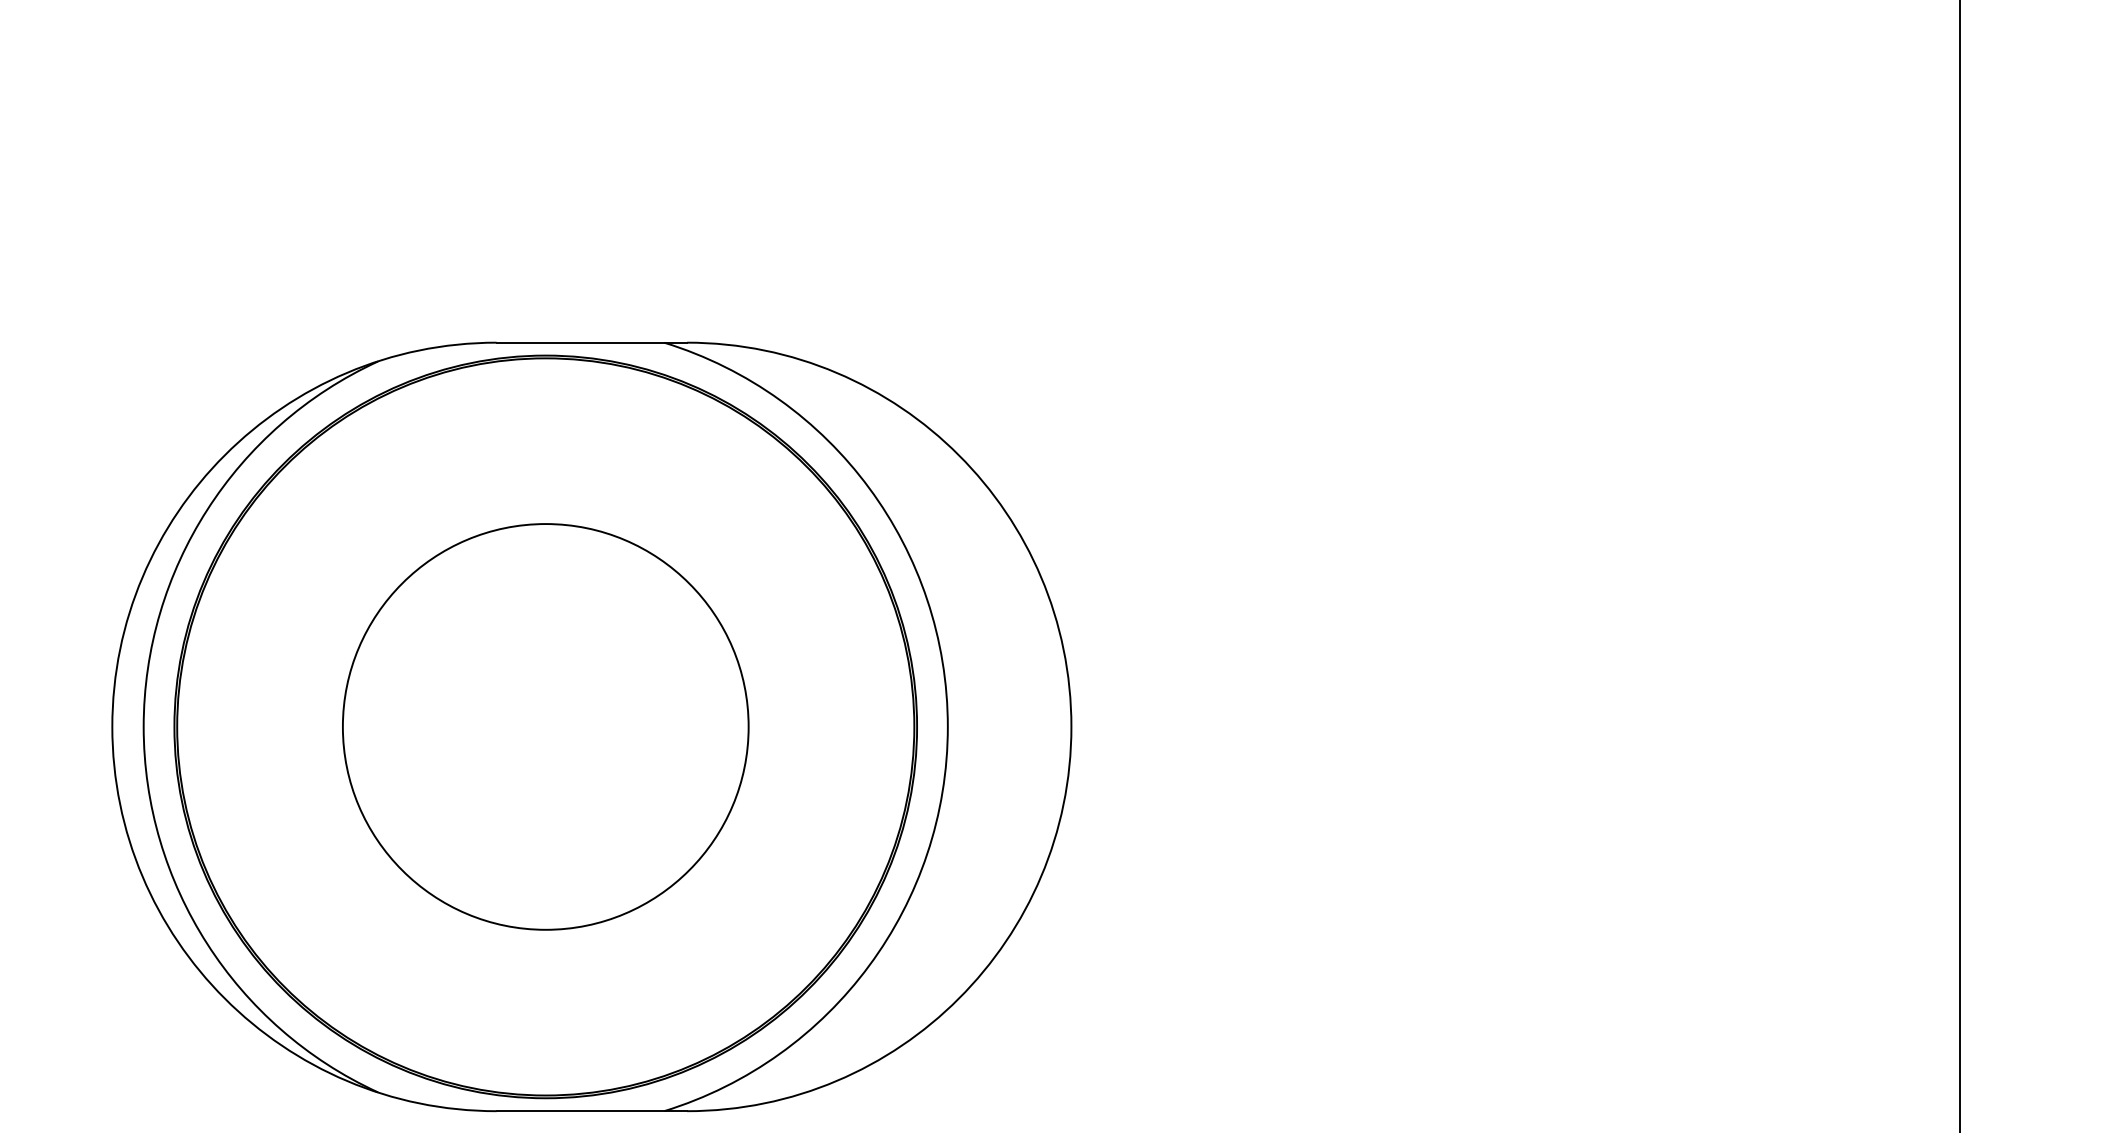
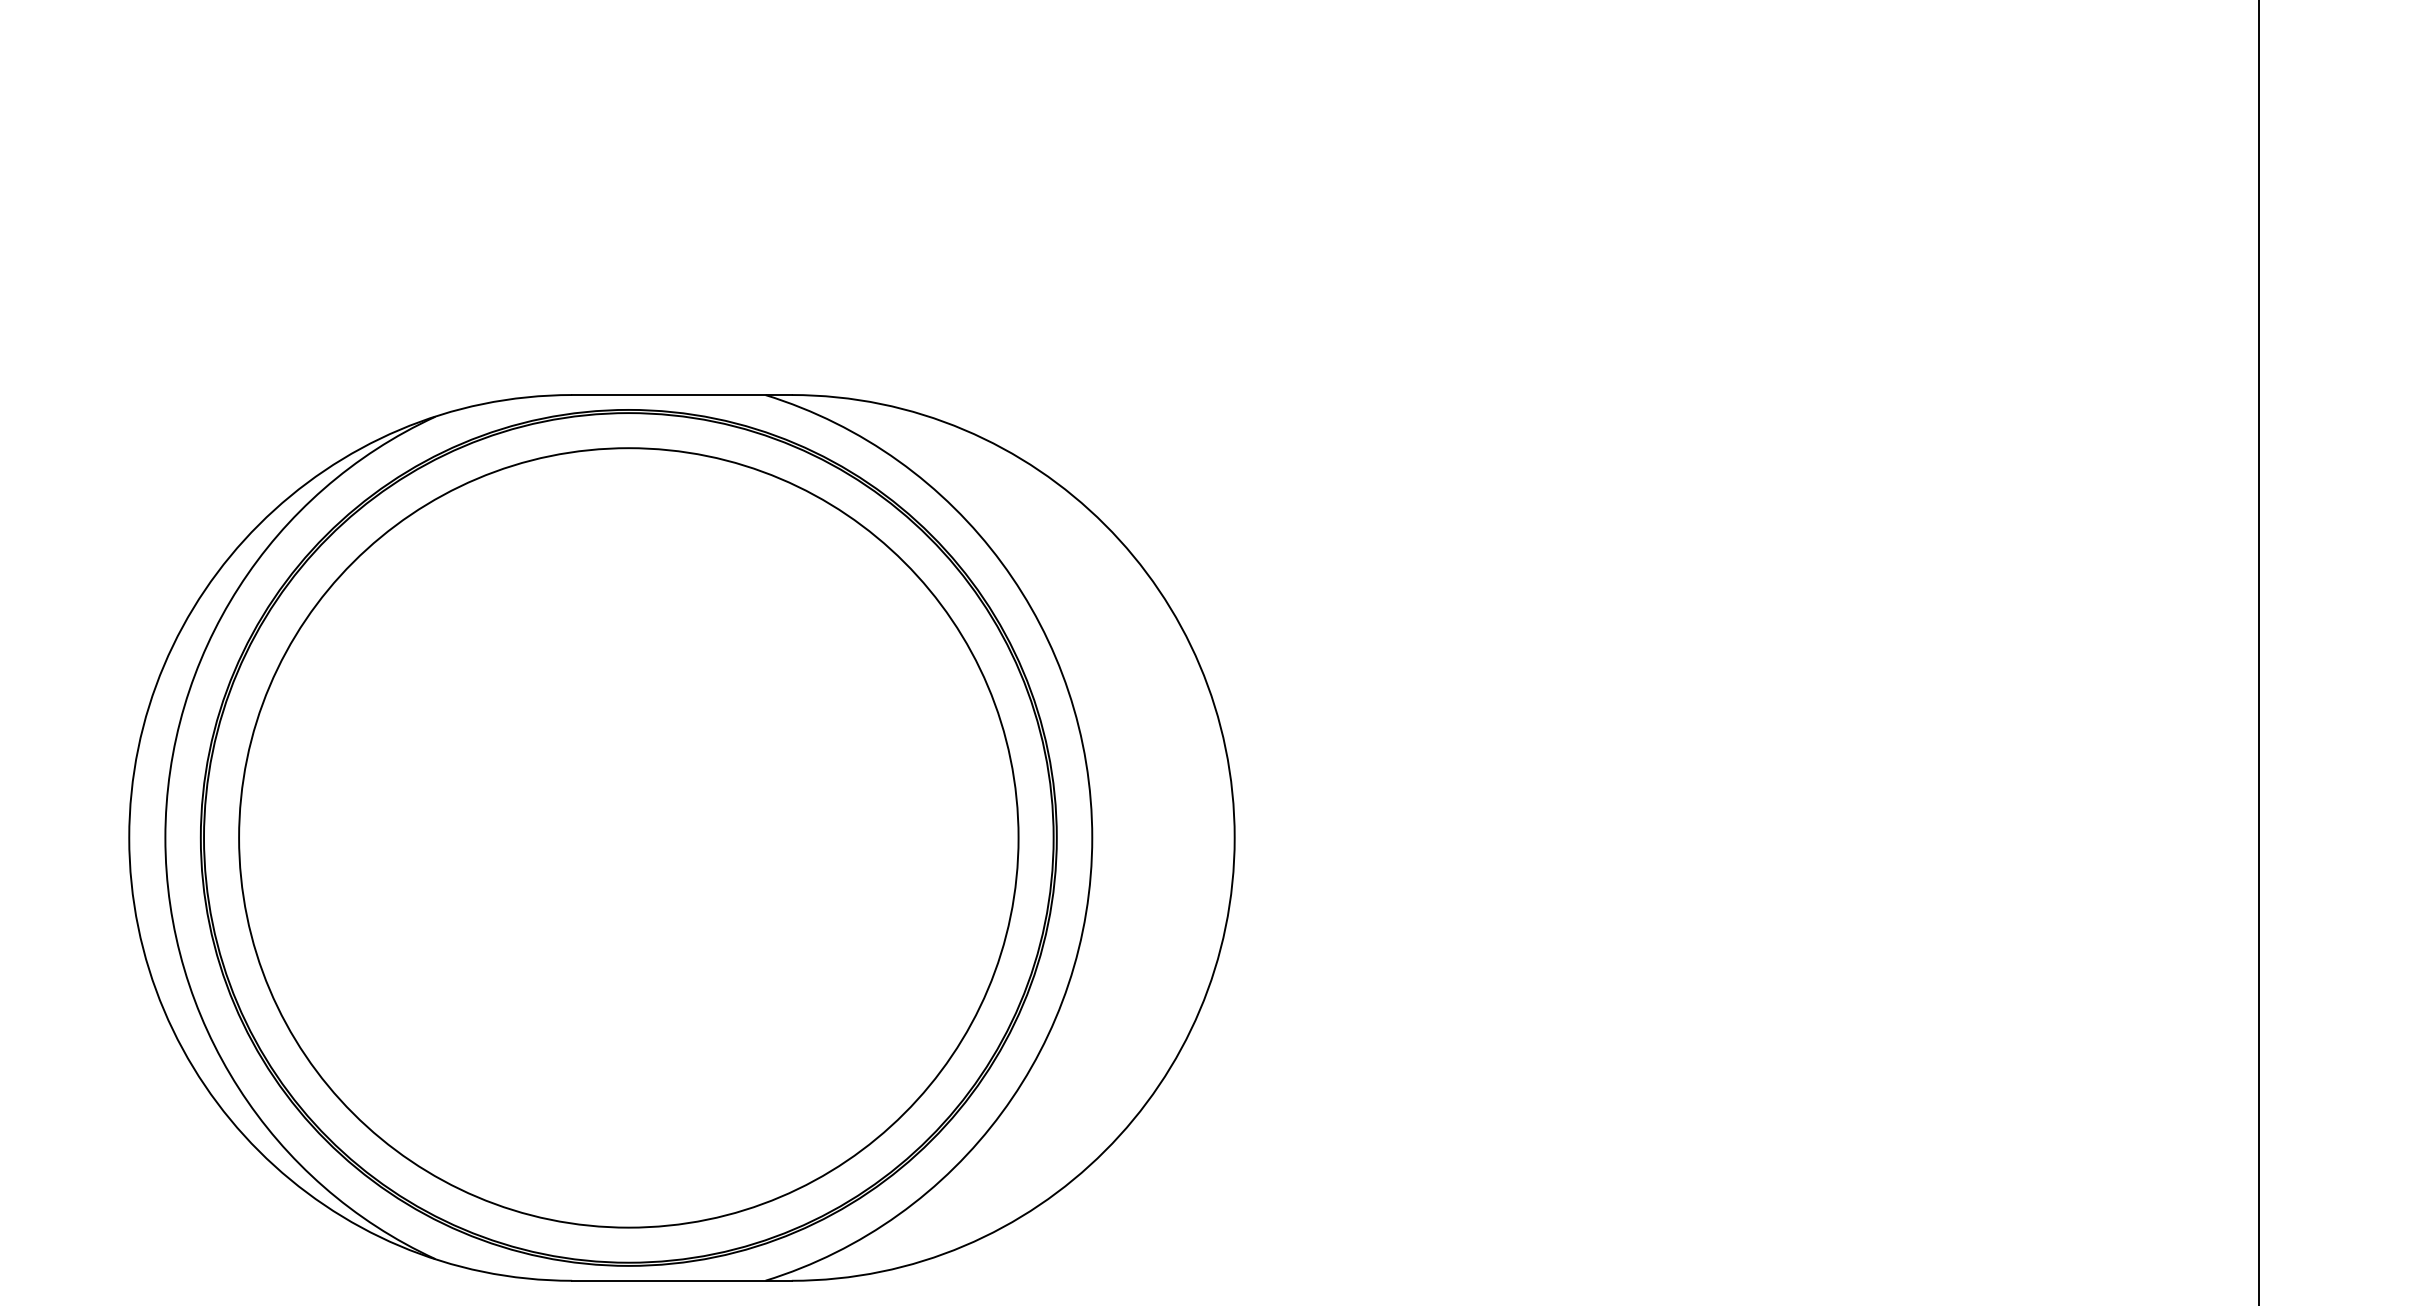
circle: (545, 726) -> (628, 837), size x1.67

